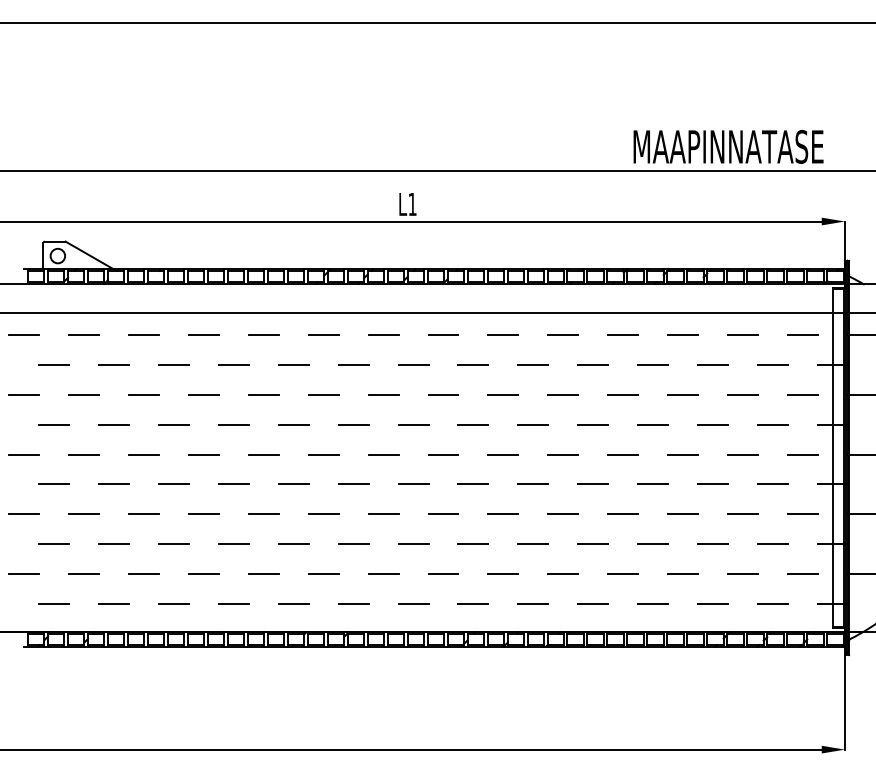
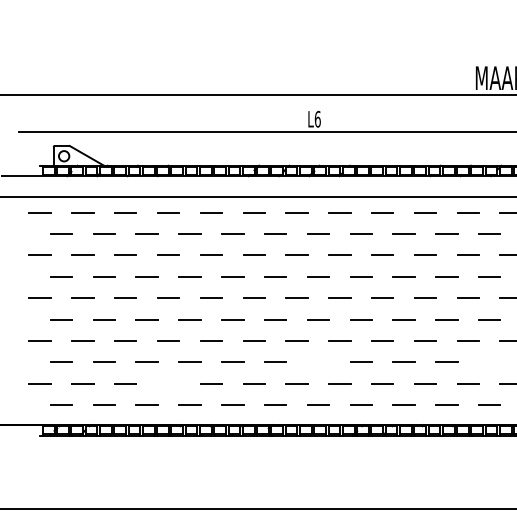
text: (412, 204) -> (317, 119), L1 -> L6
line: (413, 544) -> (318, 362), removed
line: (653, 544) -> (490, 362), removed
line: (203, 574) -> (168, 383), removed

